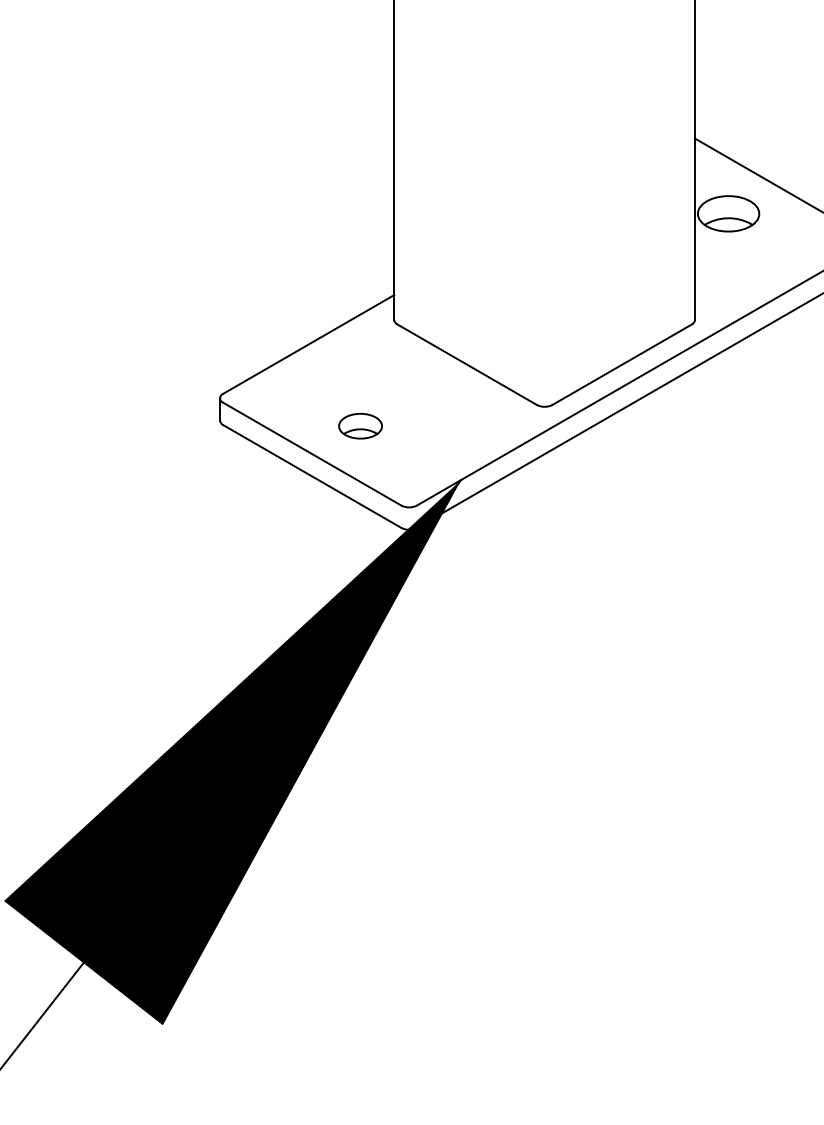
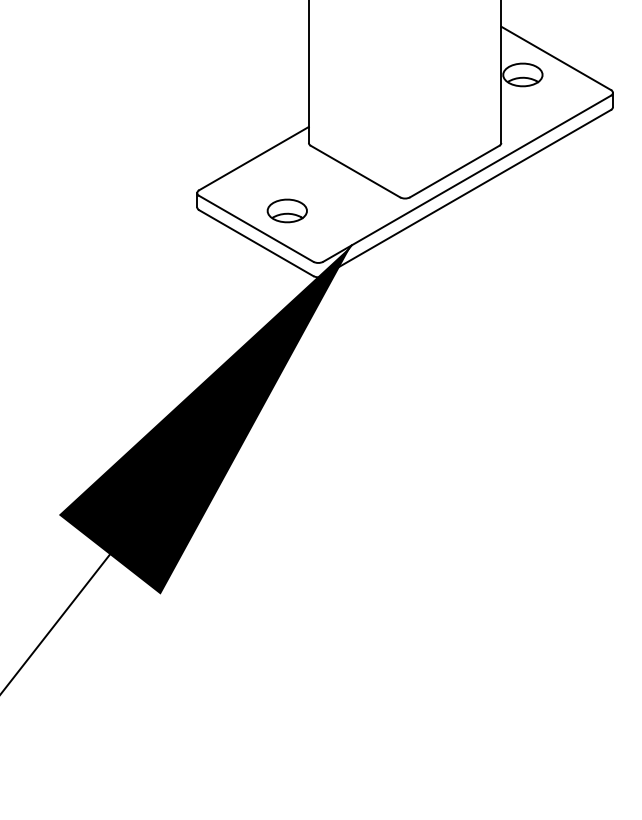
part: (359, 425) -> (286, 210), size x1.43

